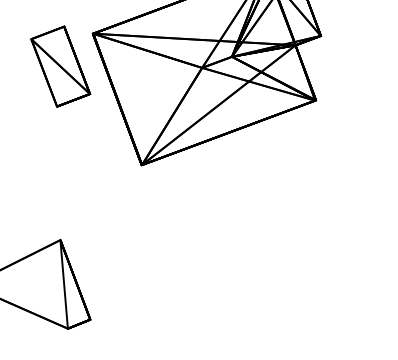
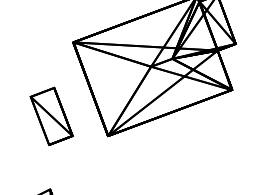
part: (60, 66) -> (51, 116), moved

